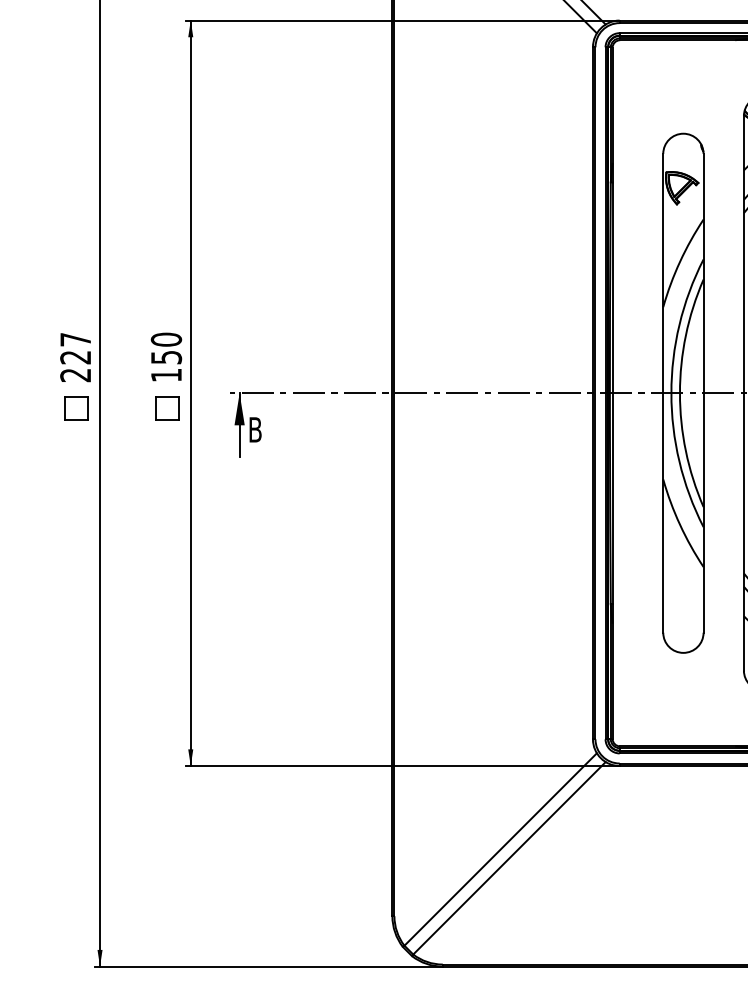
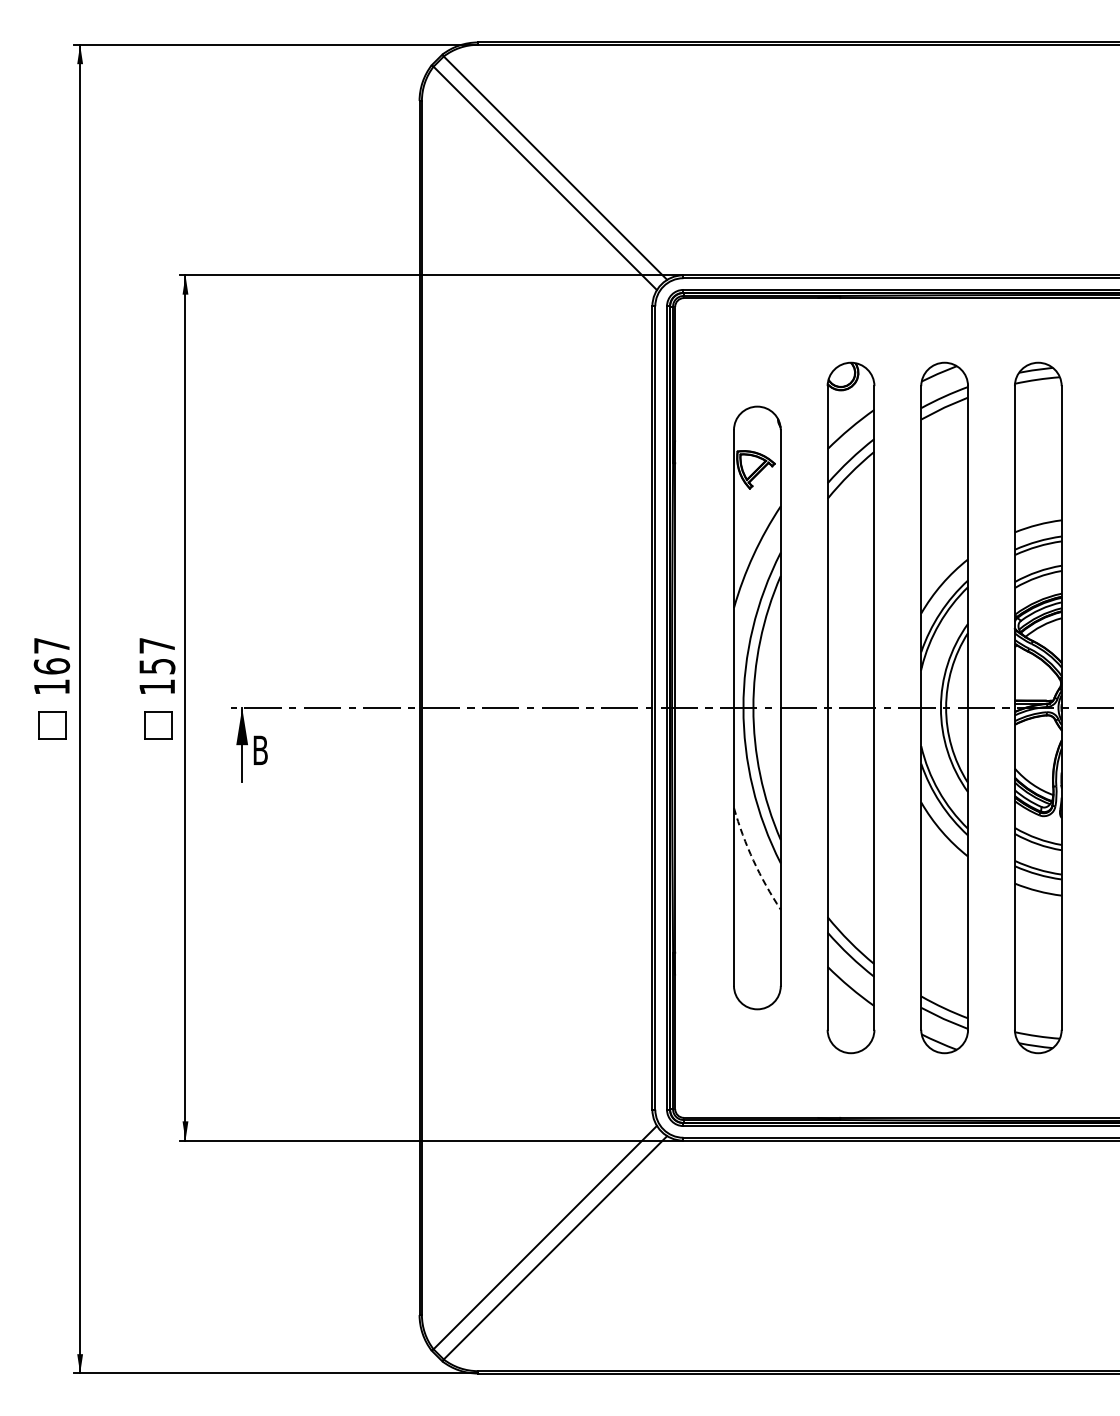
text: (166, 339) -> (157, 645), 150 -> 157
text: (75, 366) -> (51, 676), 227 -> 167
arc: (680, 524) -> (753, 860), solid -> dashed

